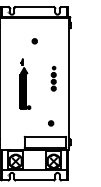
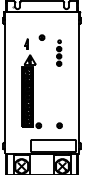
part: (53, 78) -> (58, 52), moved
part: (24, 83) -> (31, 82), size x1.67

